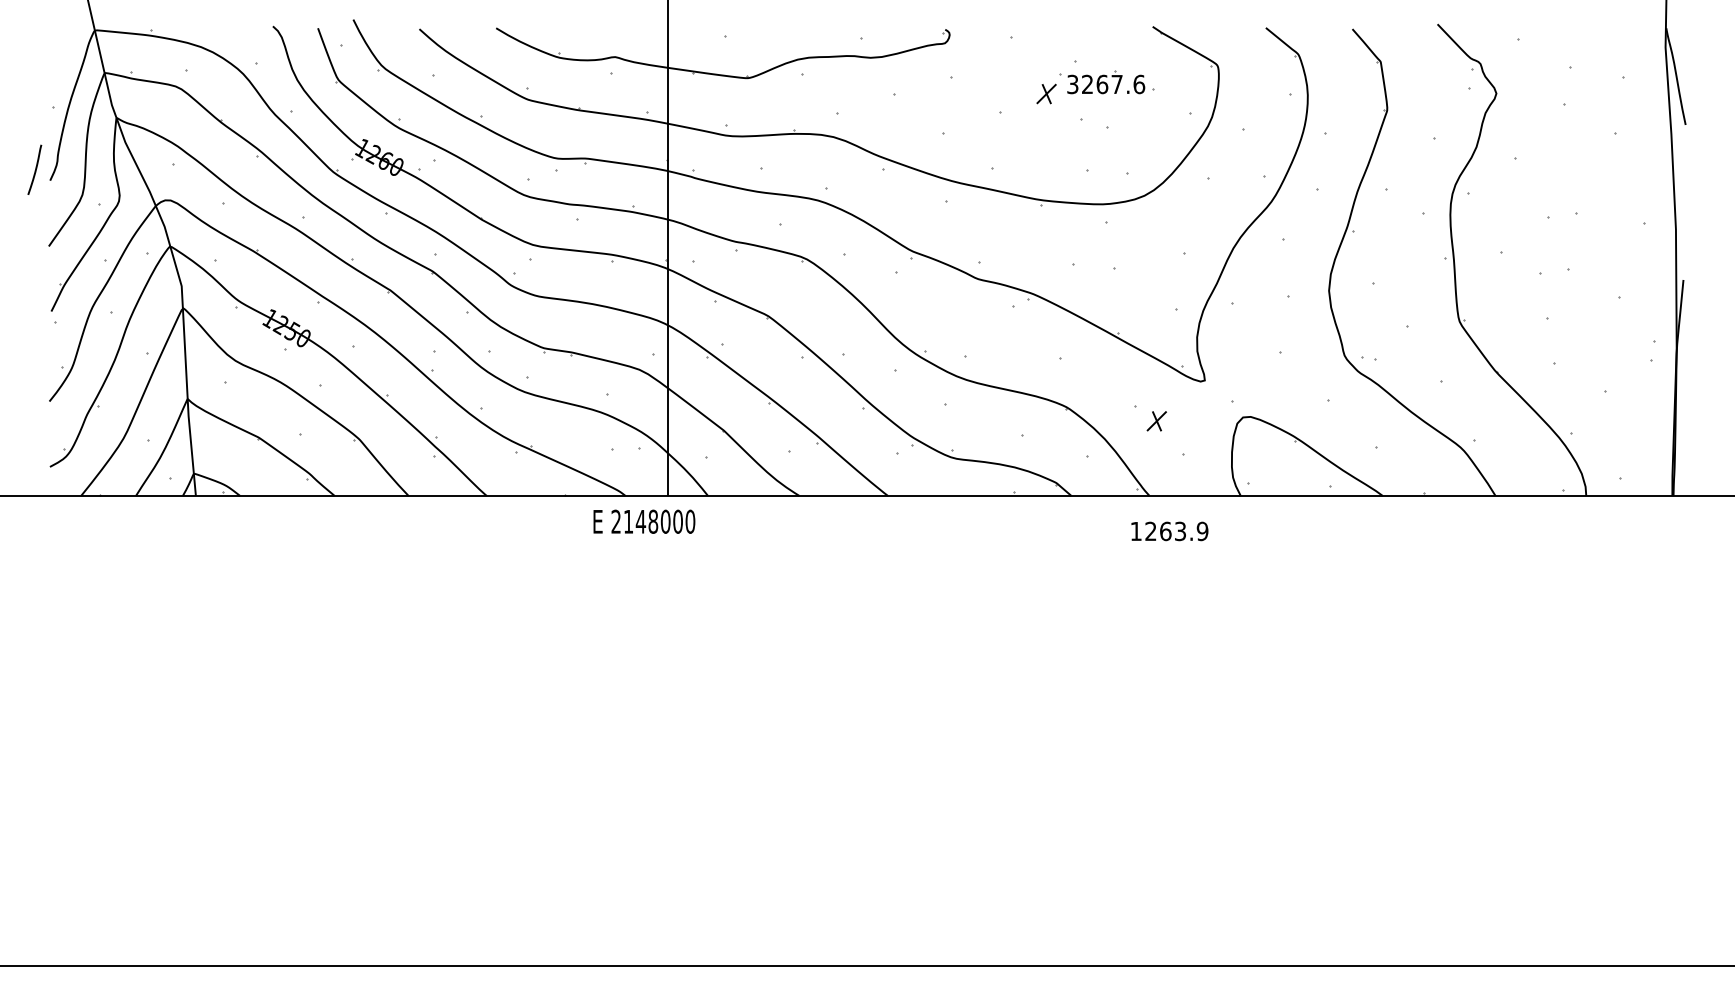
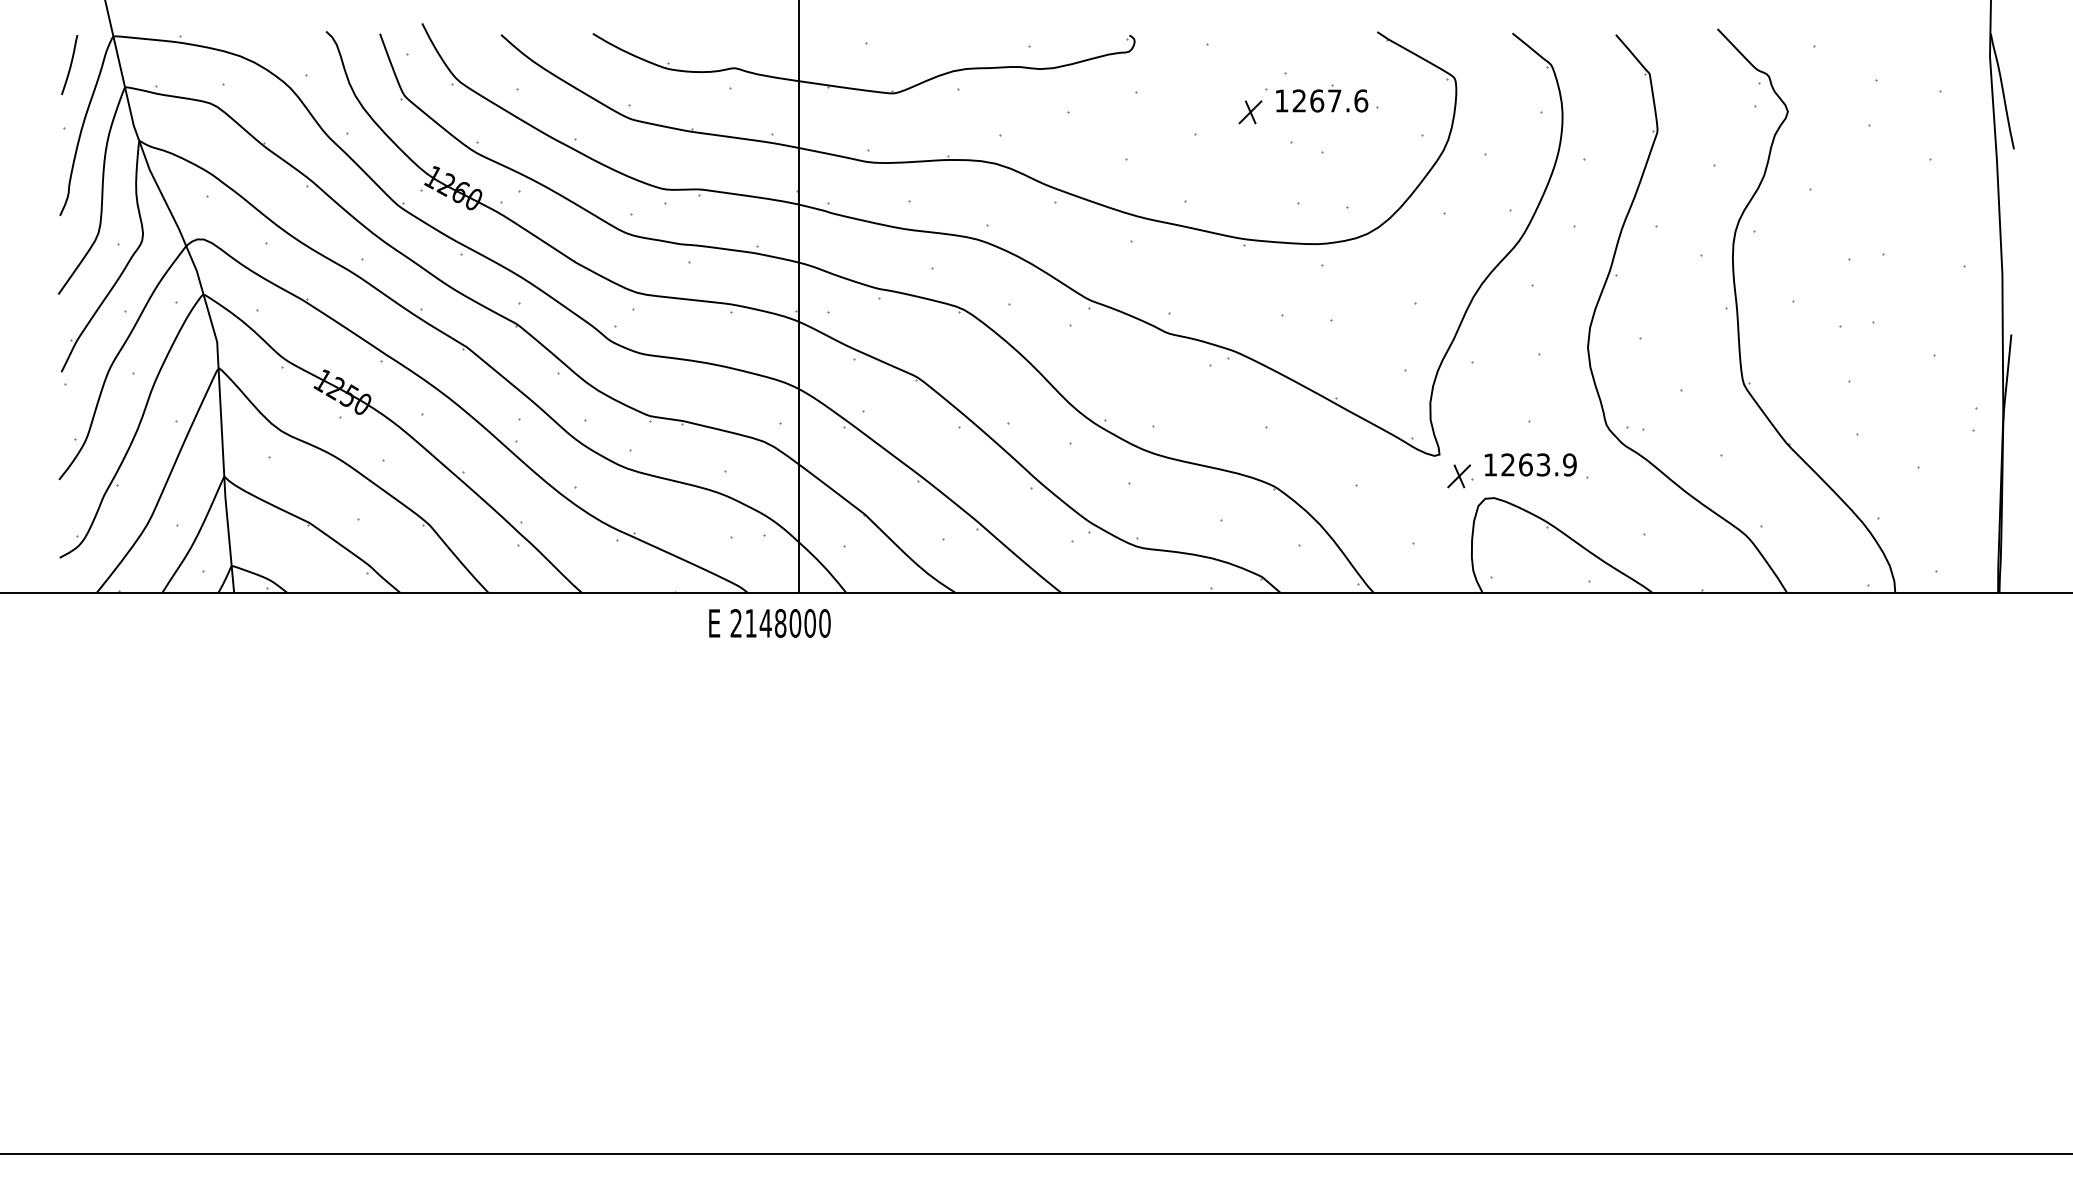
text: (1072, 84) -> (1281, 100), 3267.6 -> 1267.6
curve: (35, 169) -> (70, 64), moved
part: (1157, 421) -> (1459, 476), moved
text: (1169, 531) -> (1530, 464), moved

